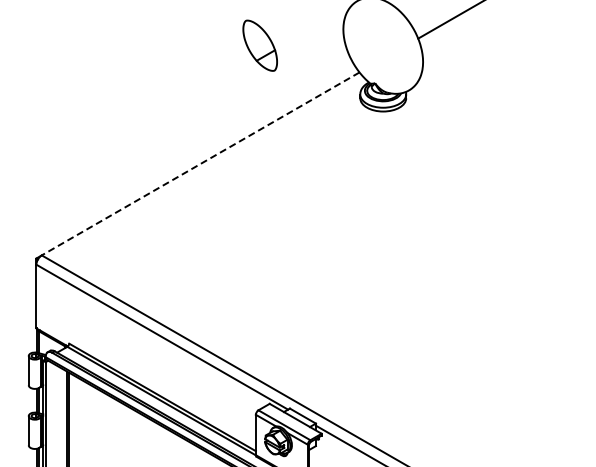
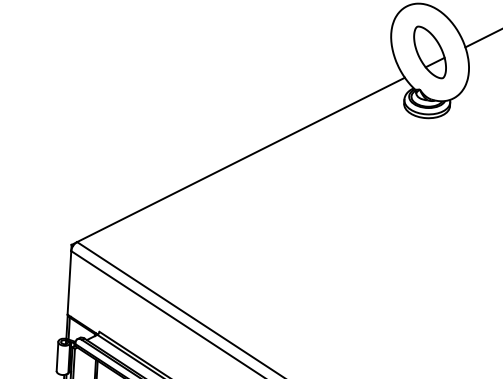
part: (259, 45) -> (429, 52), moved
line: (200, 164) -> (240, 160), dashed -> solid

